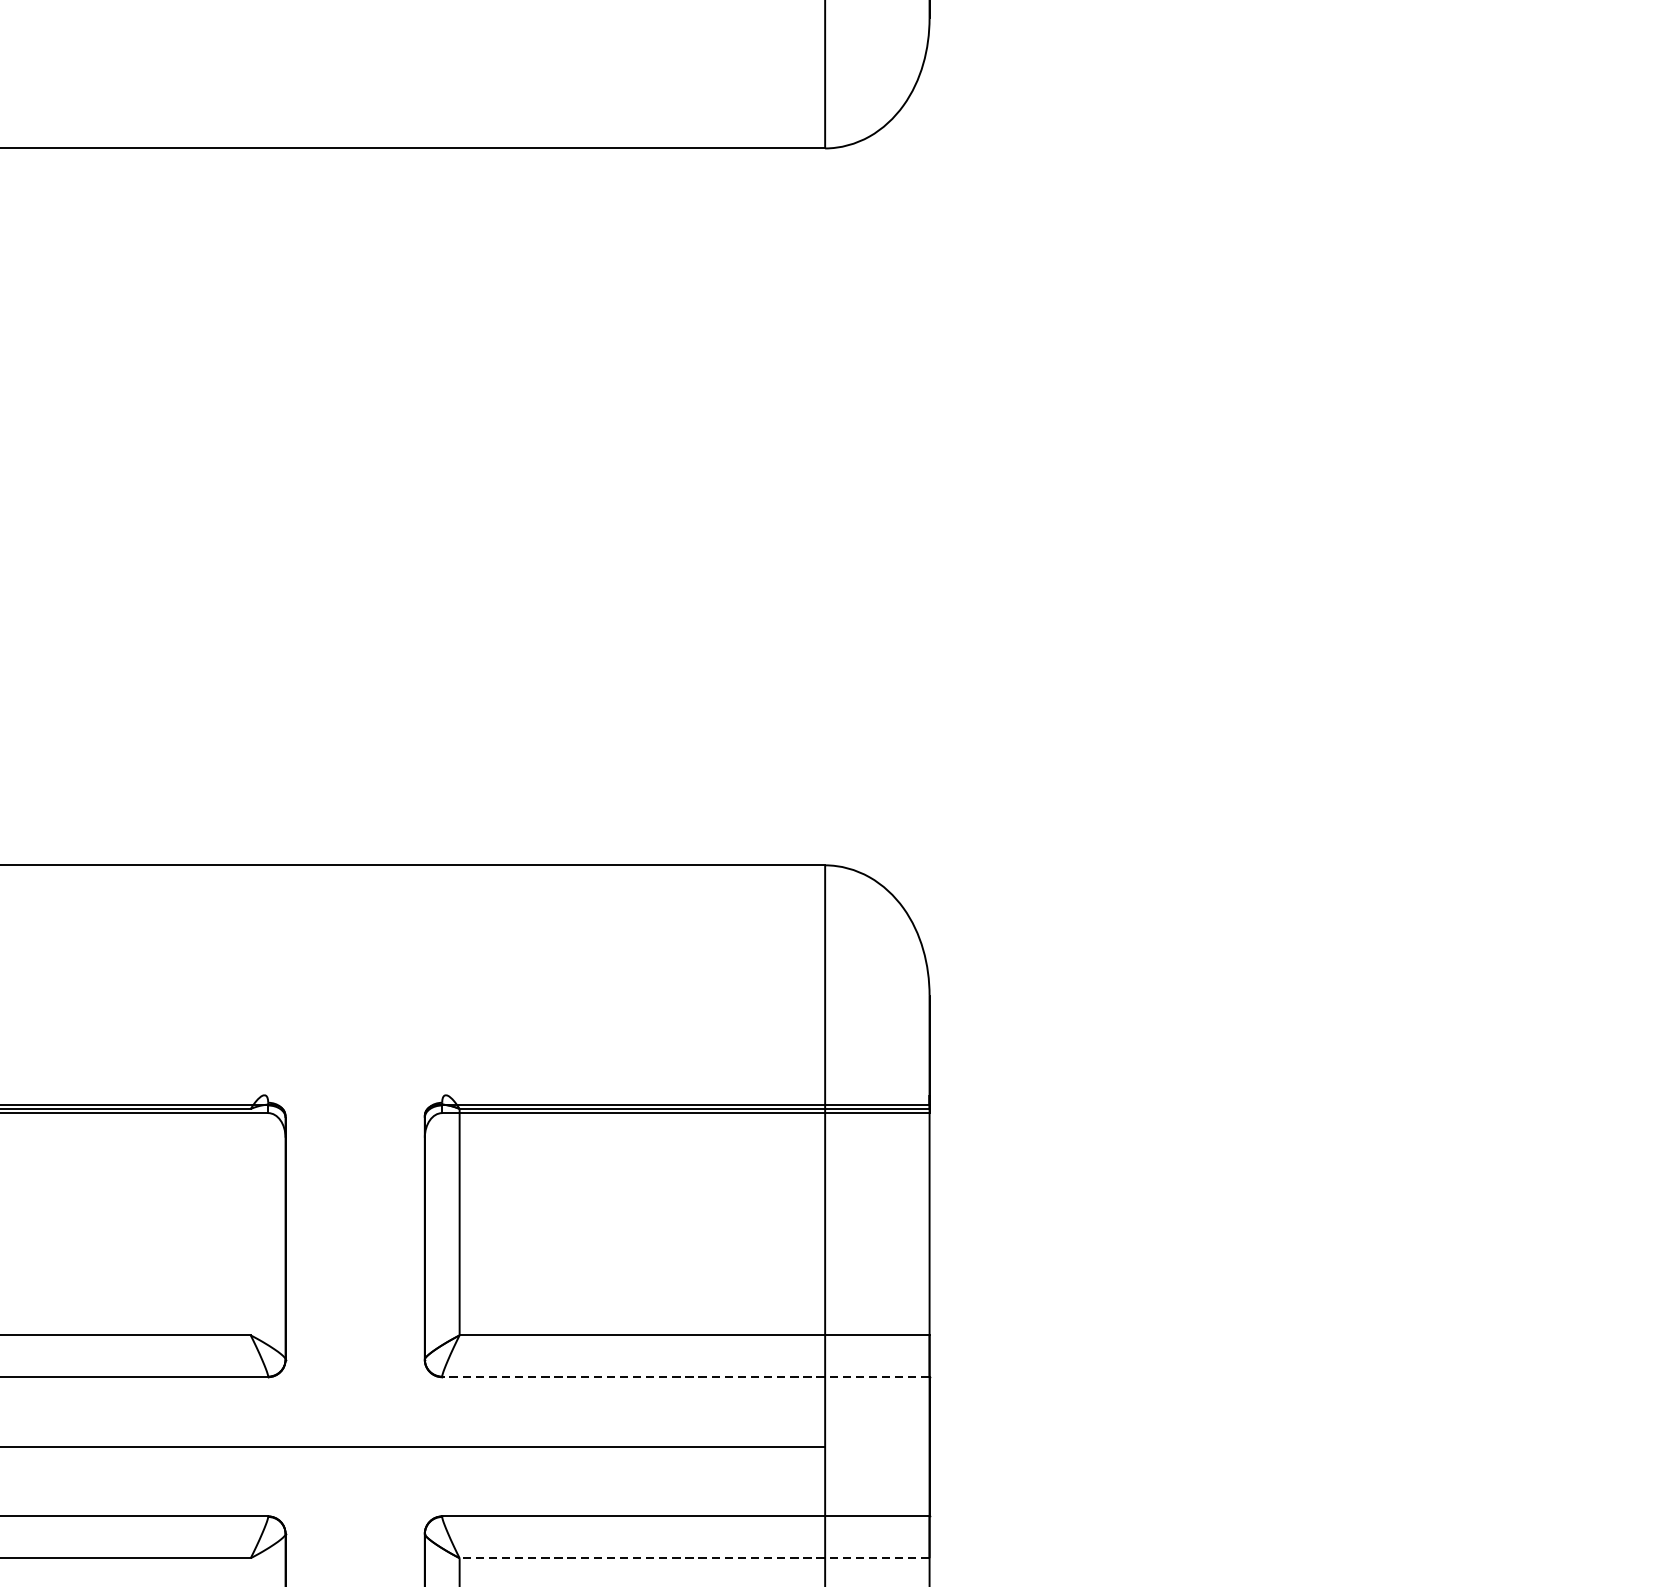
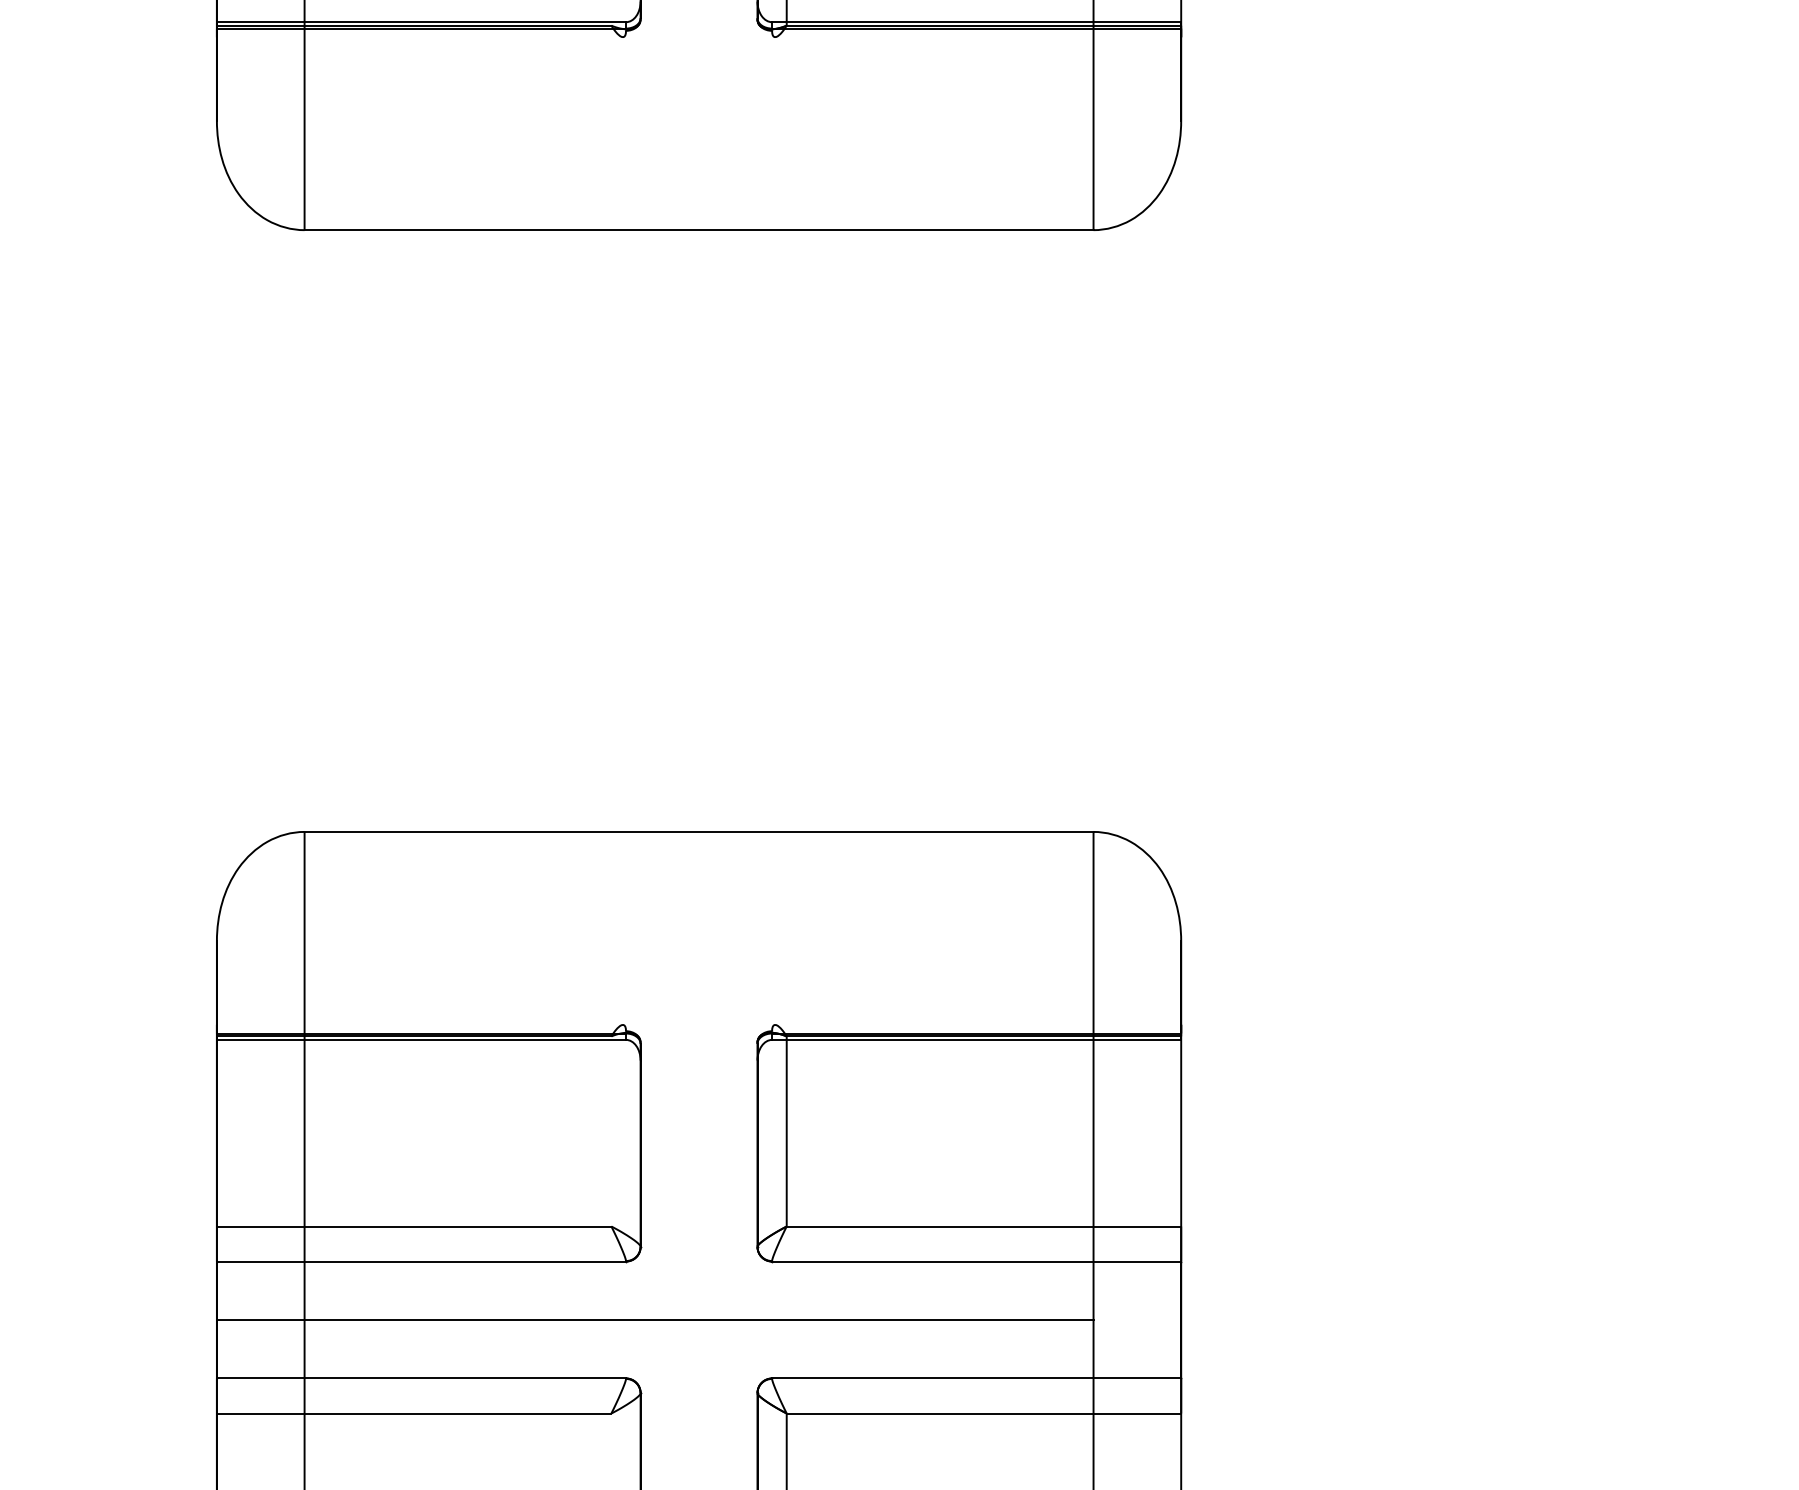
line: (685, 1377) -> (976, 1261), dashed -> solid
line: (694, 1558) -> (983, 1413), dashed -> solid

